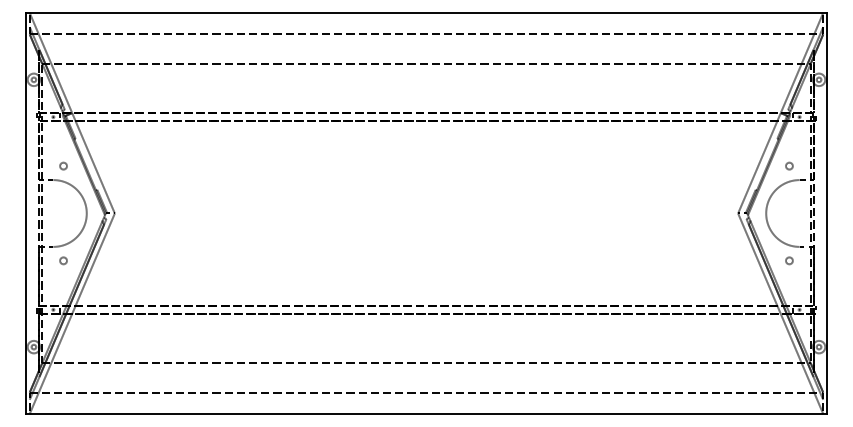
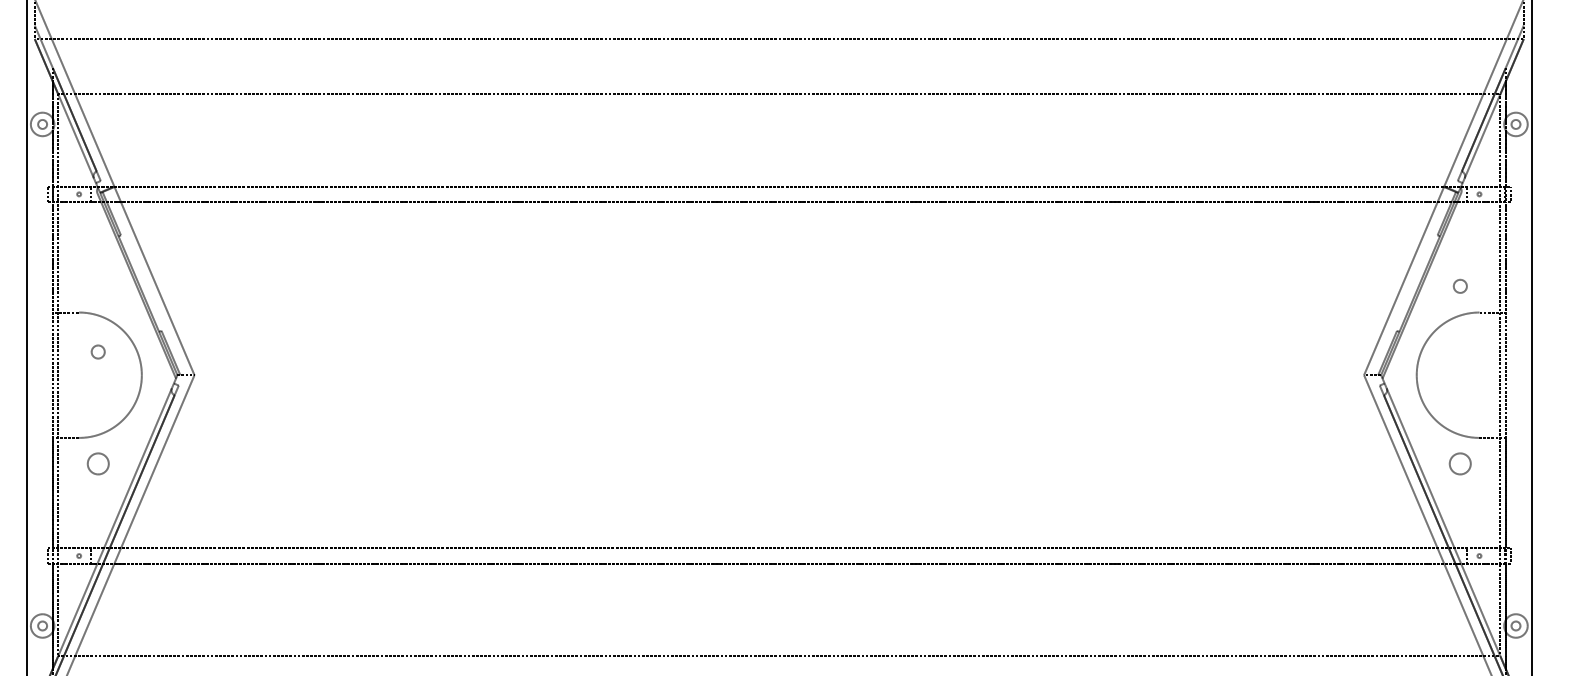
circle: (63, 165) -> (98, 350), moved
circle: (63, 260) -> (98, 463), size x1.6
circle: (789, 260) -> (1460, 463), size x1.6

